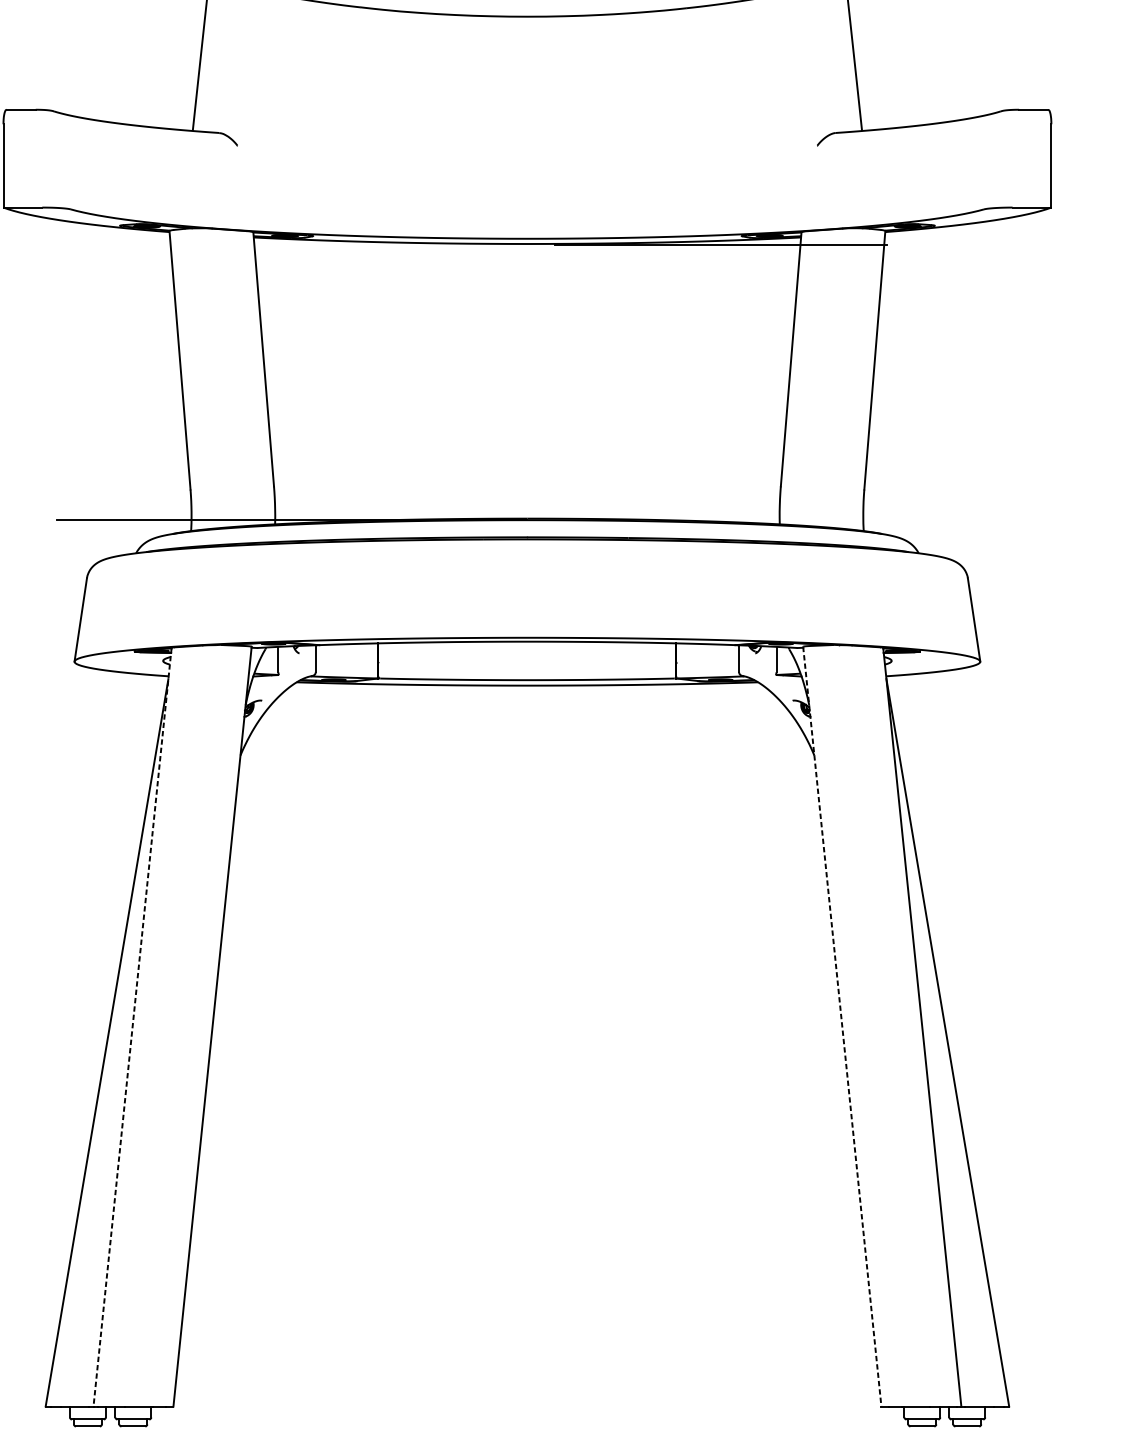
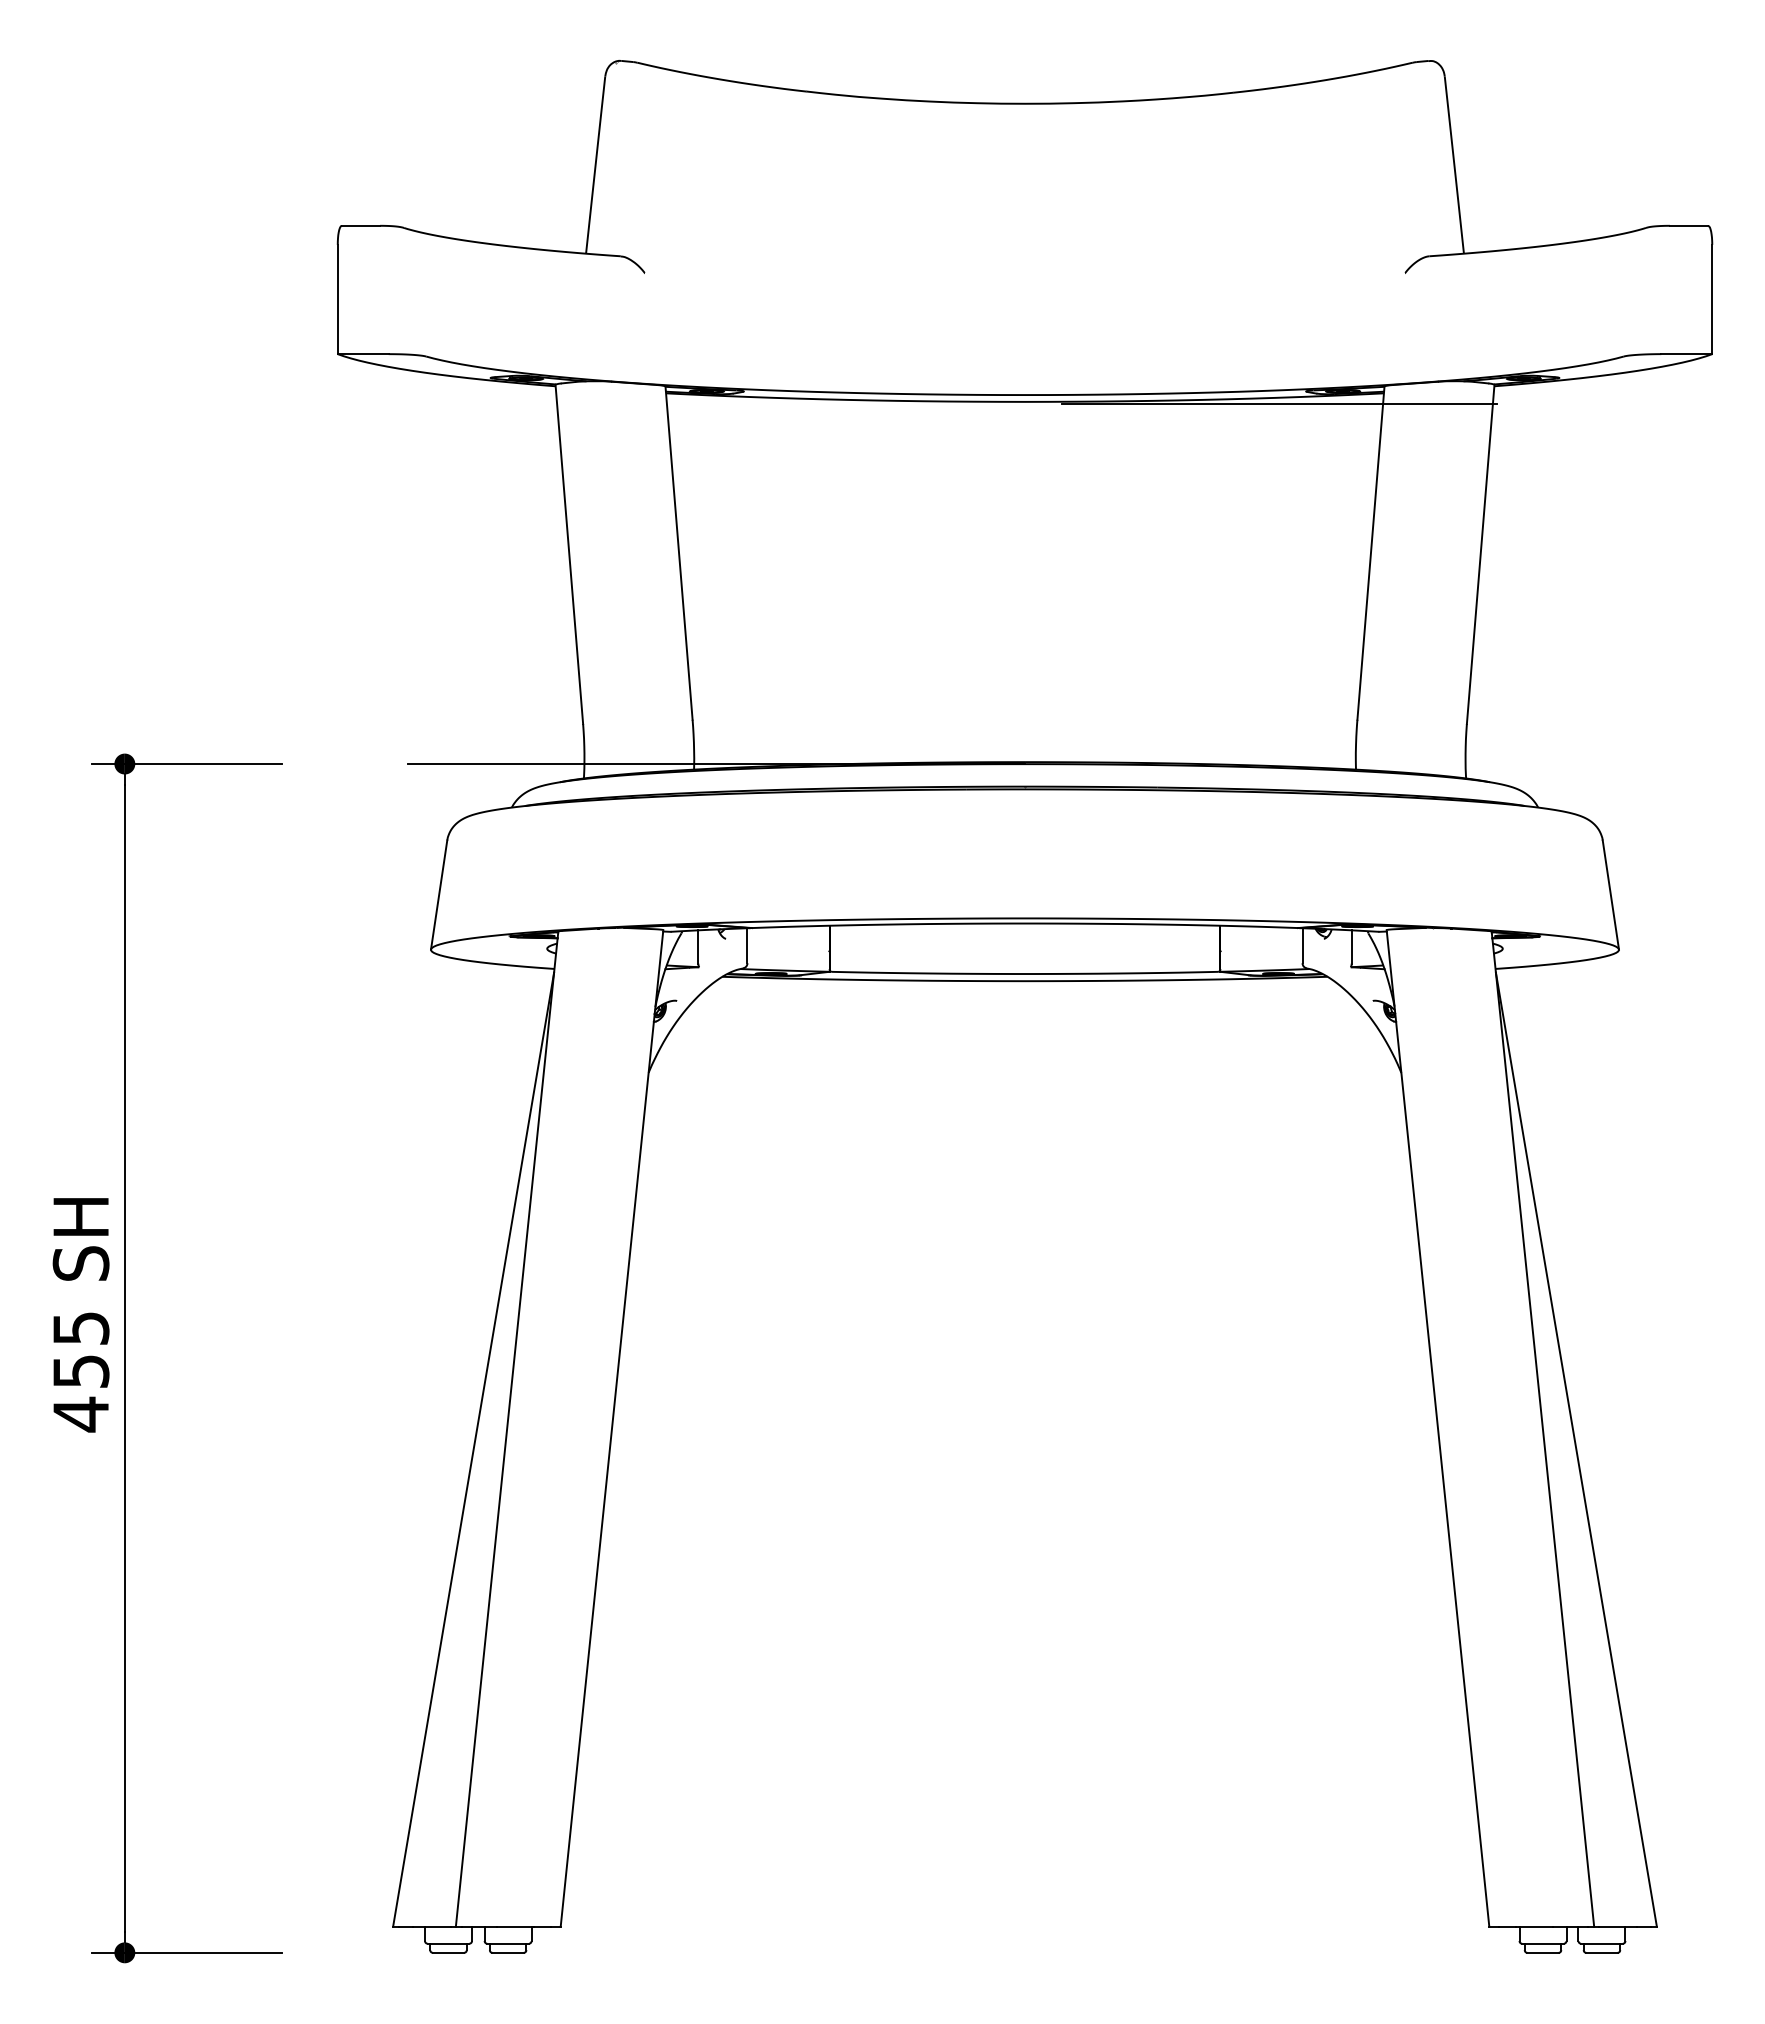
line: (842, 1026) -> (1438, 1428), dashed -> solid
line: (132, 1027) -> (507, 1429), dashed -> solid

